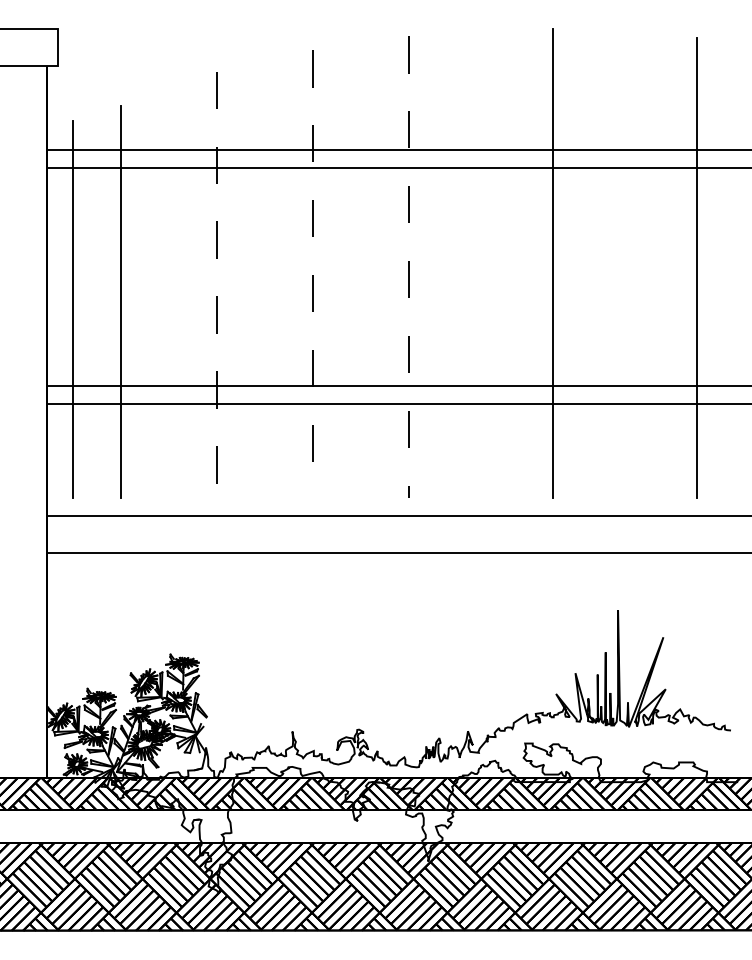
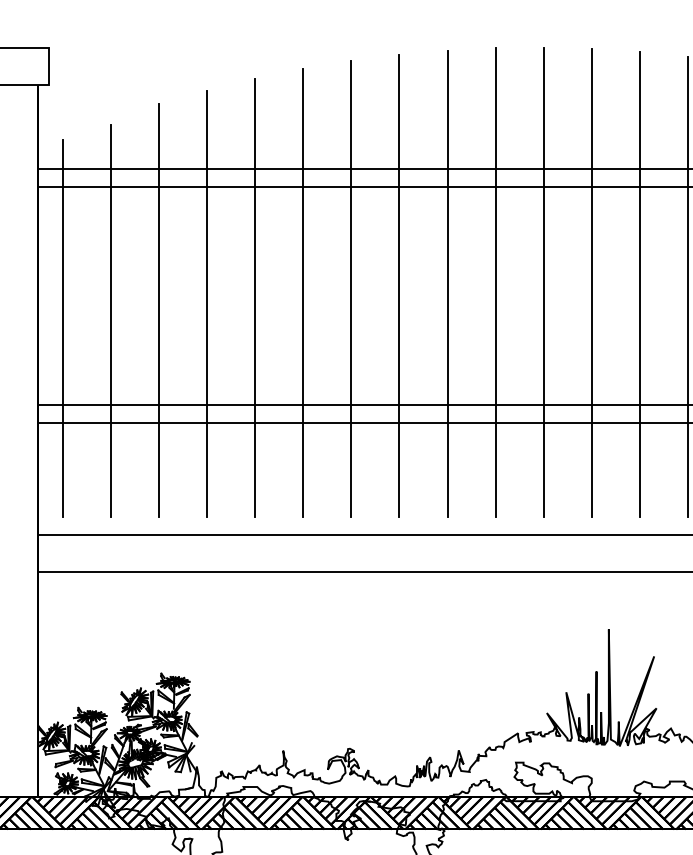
line: (504, 263) -> (495, 282), added
line: (600, 263) -> (591, 282), added
line: (456, 264) -> (447, 283), added
line: (648, 264) -> (639, 283), added
line: (408, 266) -> (399, 285), dashed -> solid
line: (360, 269) -> (351, 288), added
line: (312, 273) -> (303, 292), dashed -> solid
line: (264, 278) -> (255, 297), added
line: (216, 285) -> (207, 304), dashed -> solid
line: (168, 291) -> (159, 310), added

